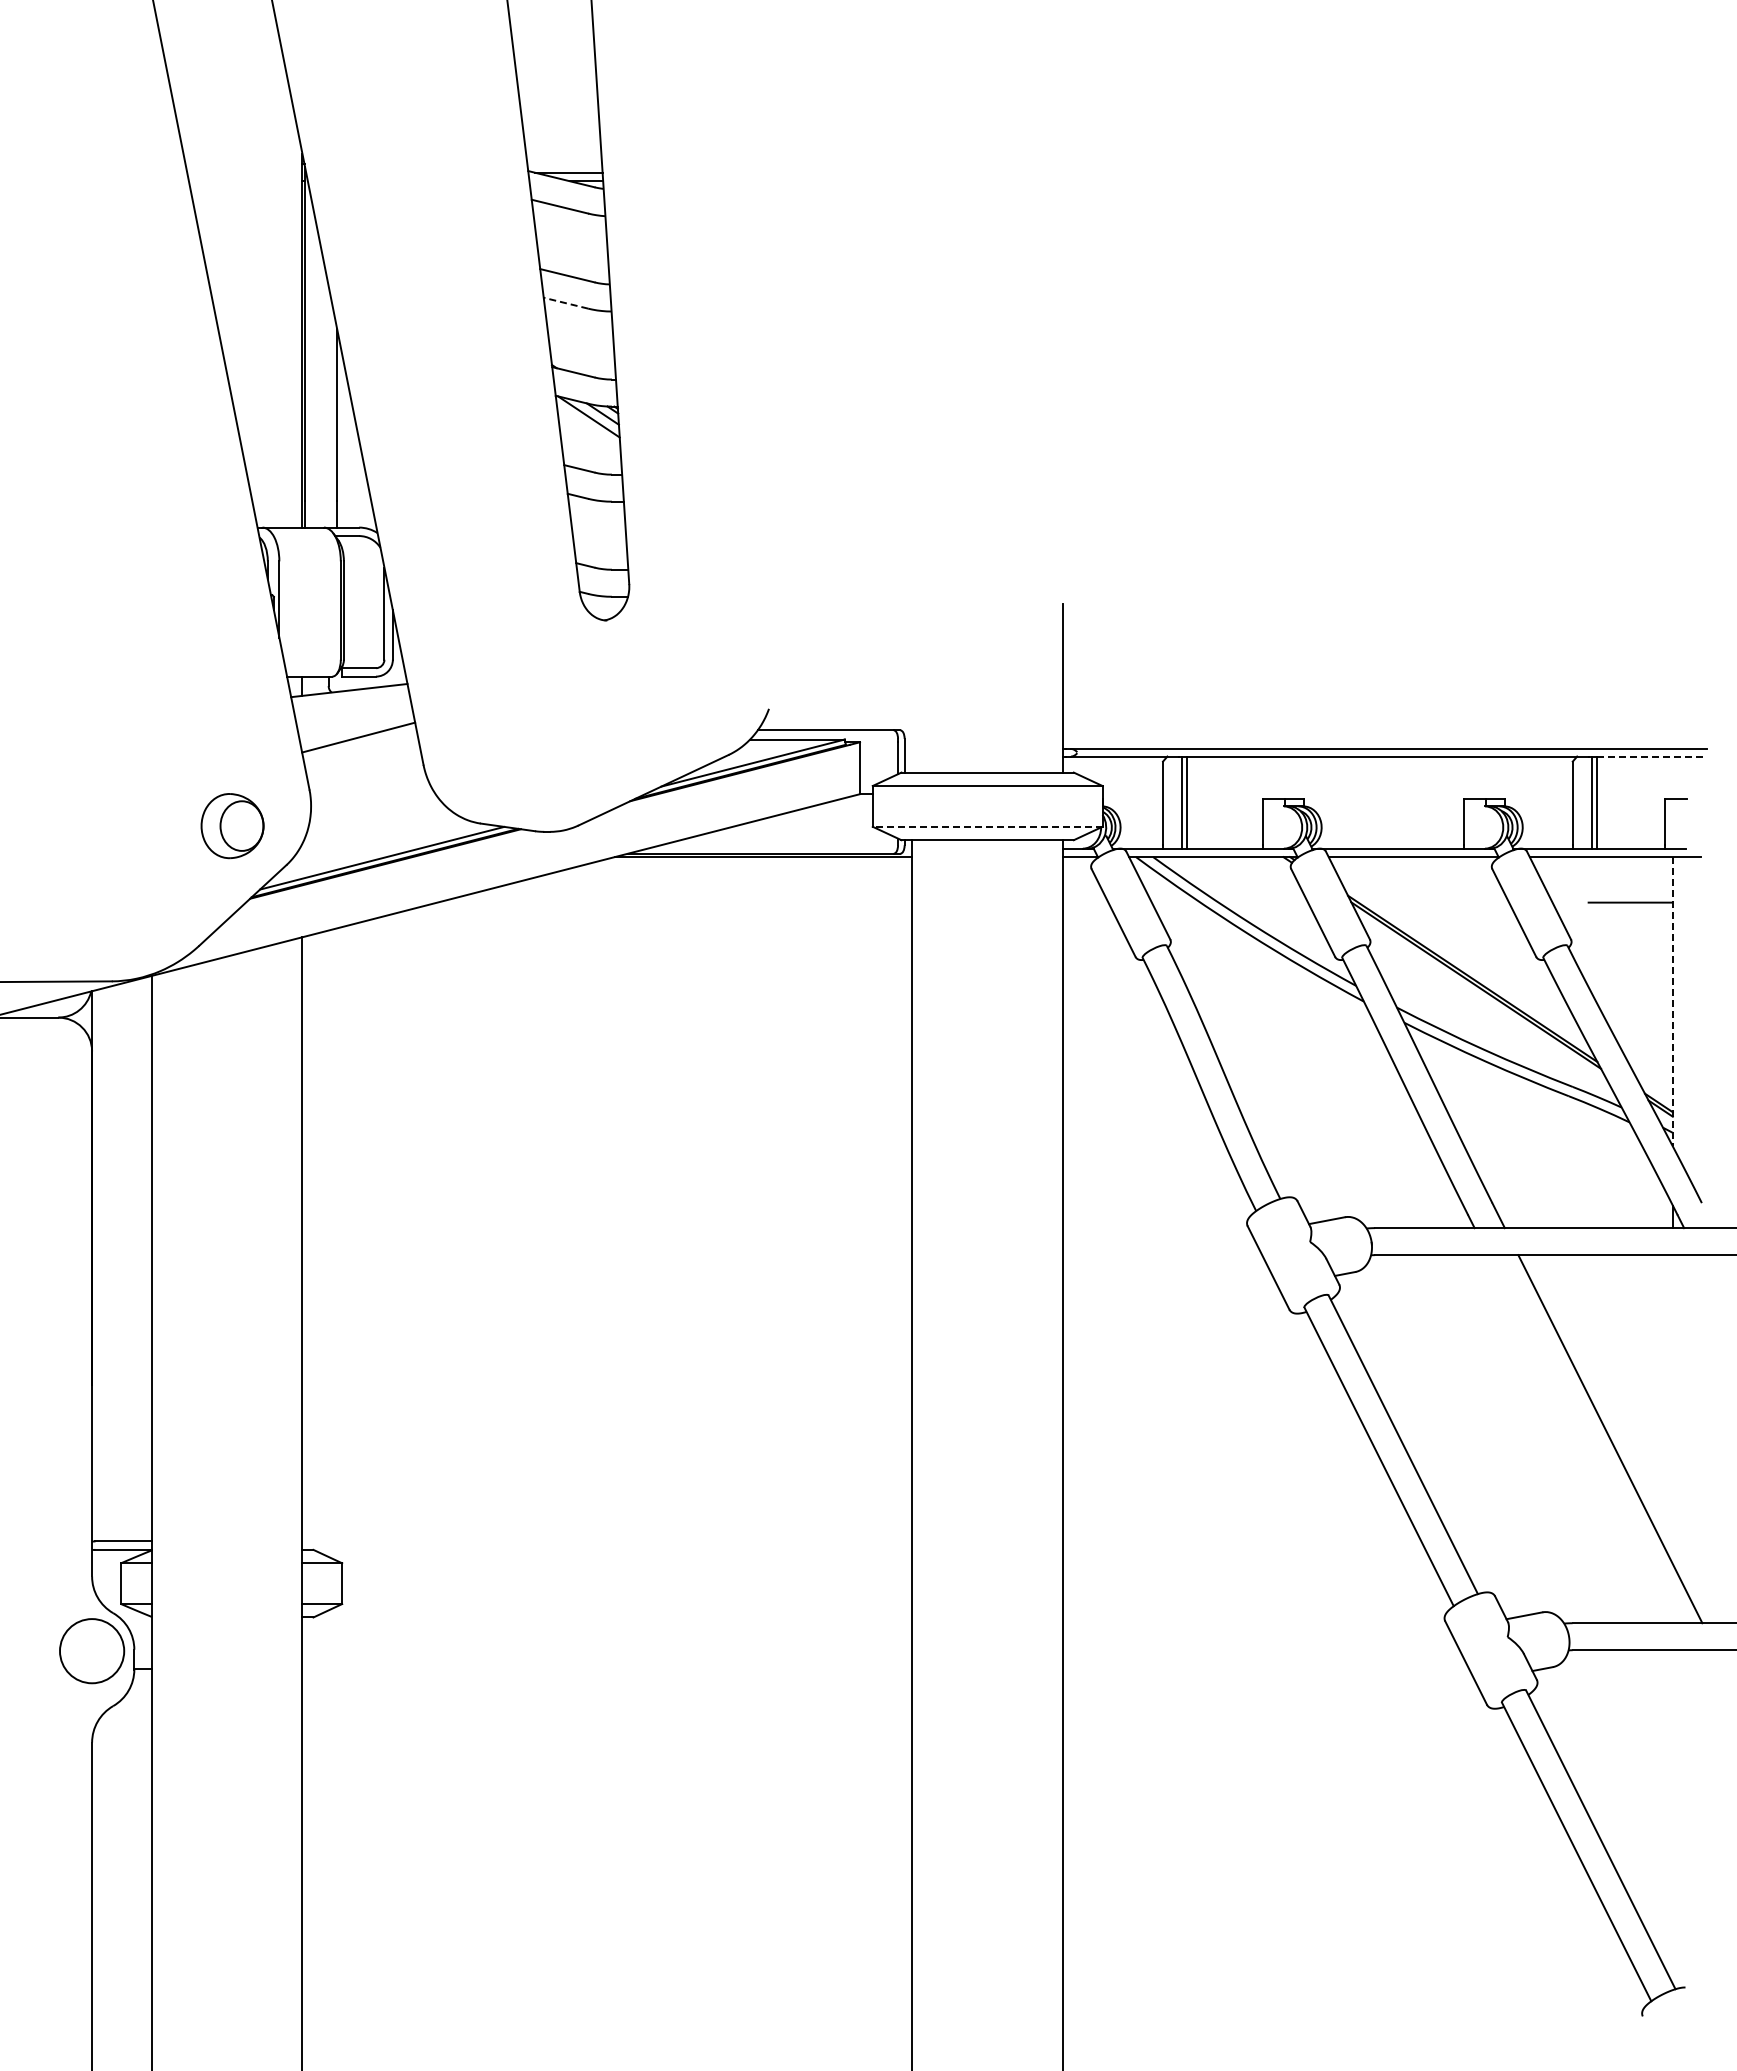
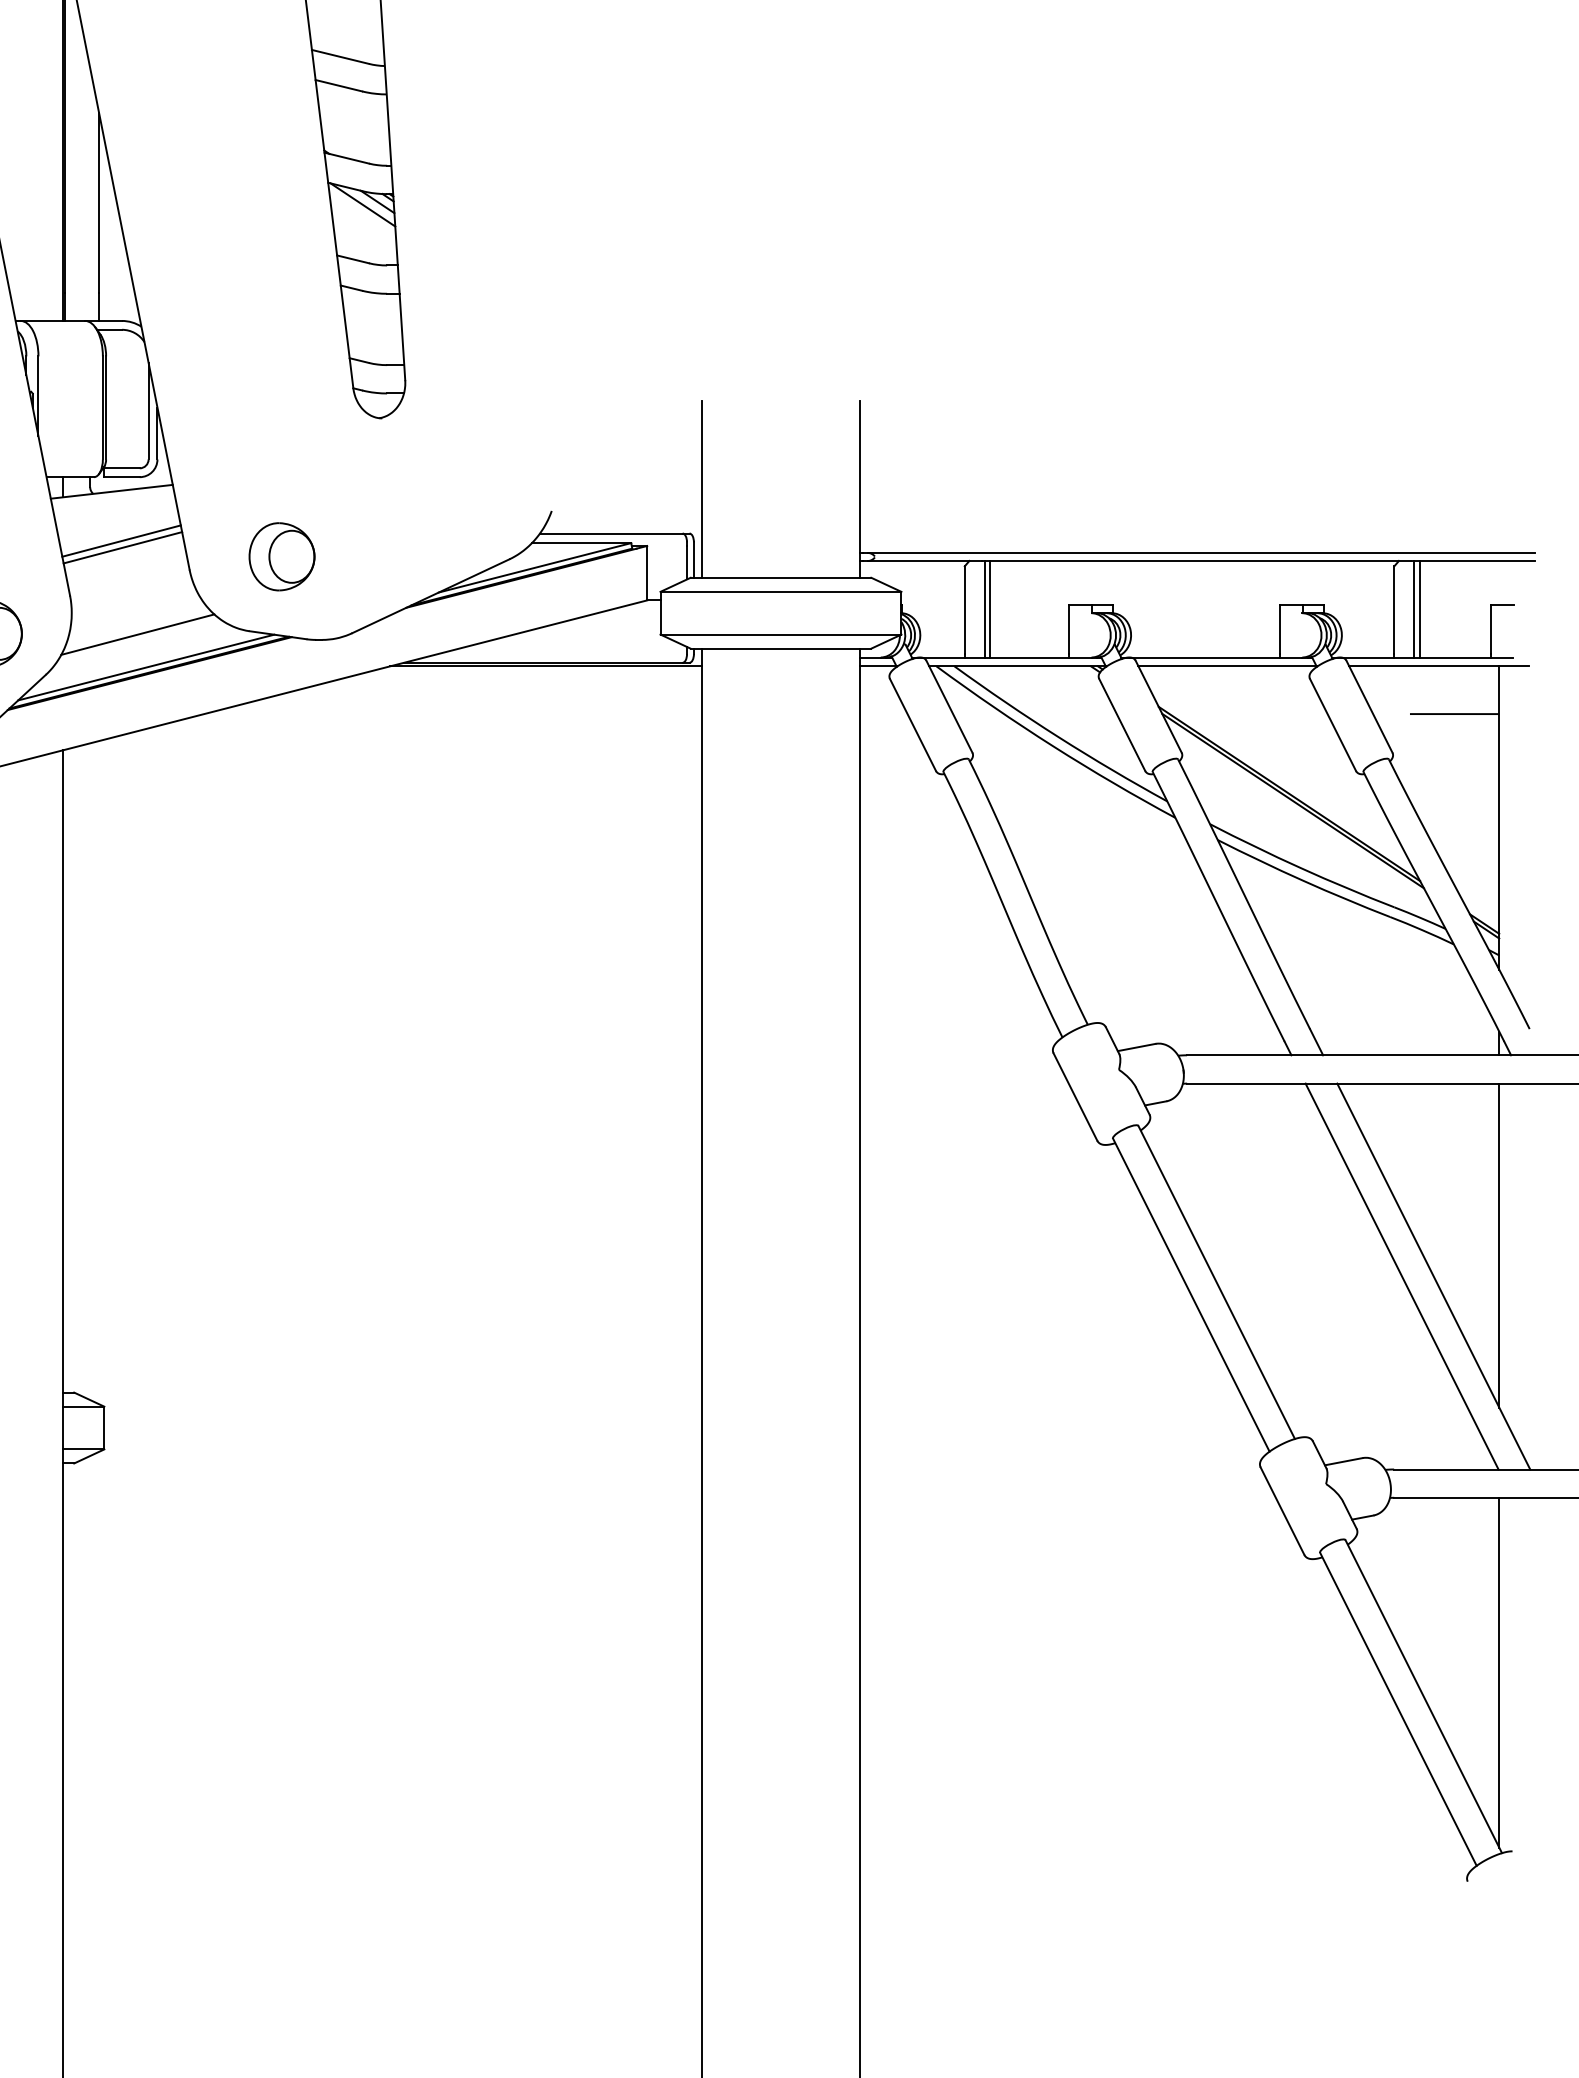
line: (565, 303) -> (338, 86), dashed -> solid
line: (912, 687) -> (702, 488), added
line: (359, 743) -> (122, 547), added
part: (511, 752) -> (281, 556), added
line: (1652, 756) -> (1477, 560), dashed -> solid
line: (374, 826) -> (138, 634), added
line: (987, 826) -> (780, 634), dashed -> solid
line: (1672, 1001) -> (1498, 817), dashed -> solid
line: (1672, 1409) -> (1498, 1245), added
line: (1580, 1439) -> (1402, 1276), added
line: (1672, 1816) -> (1498, 1672), added

